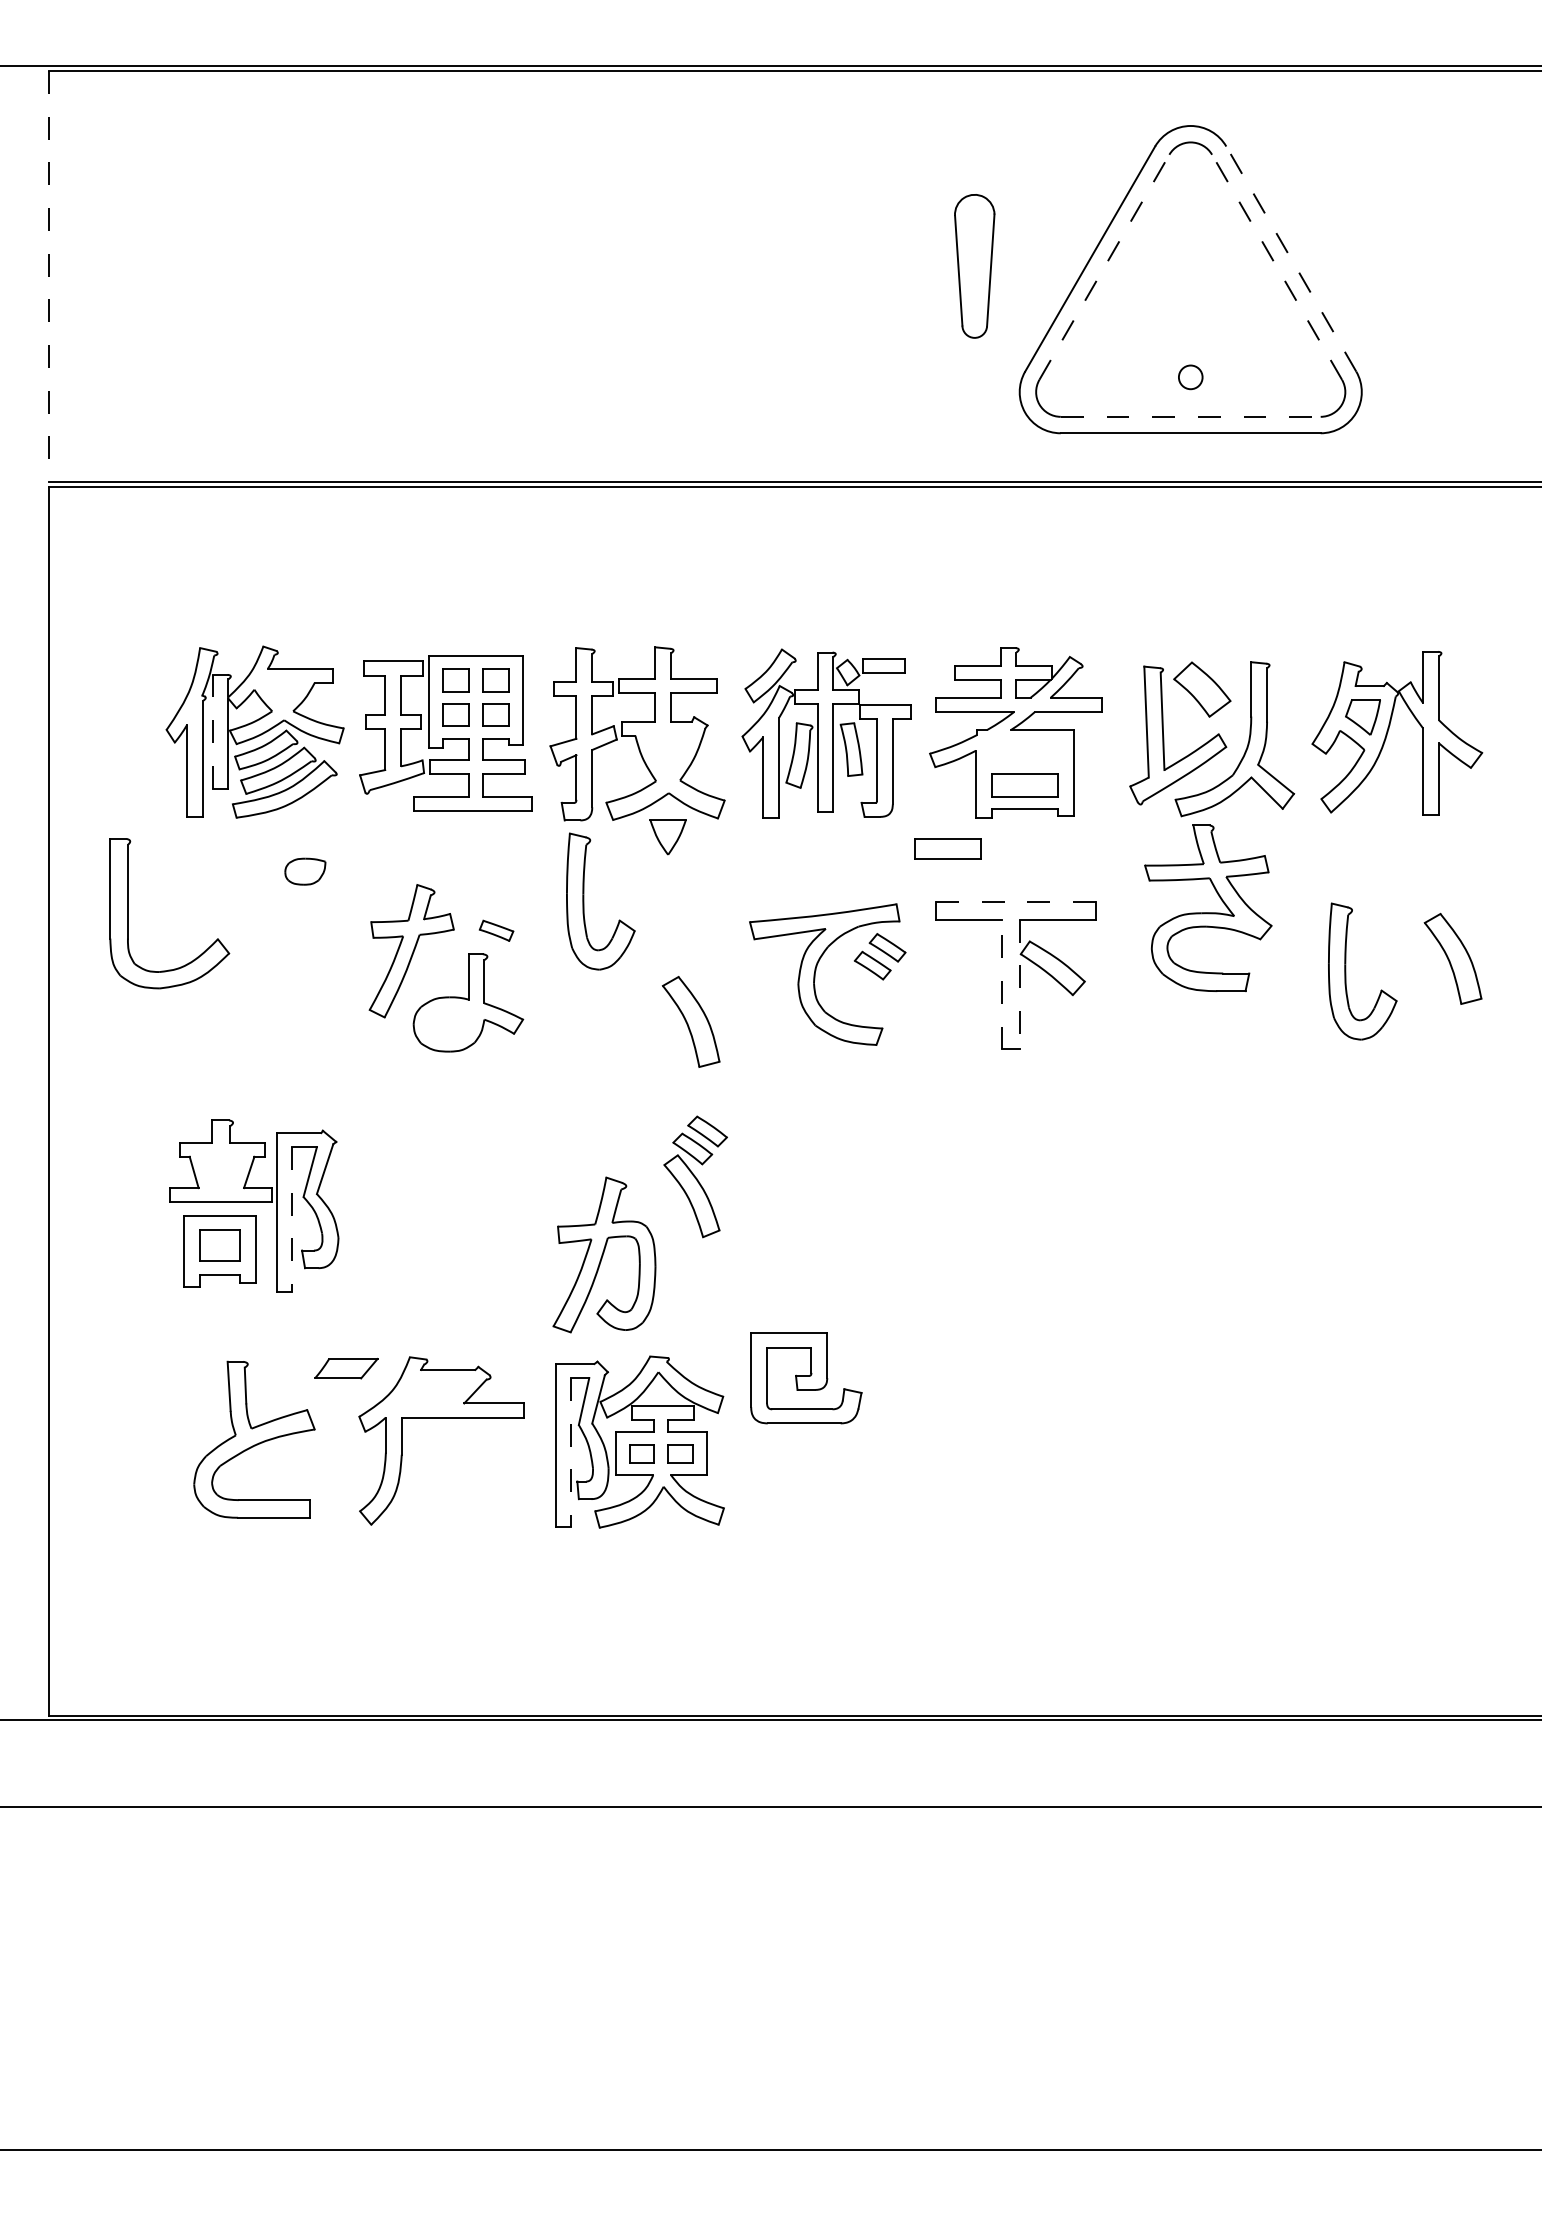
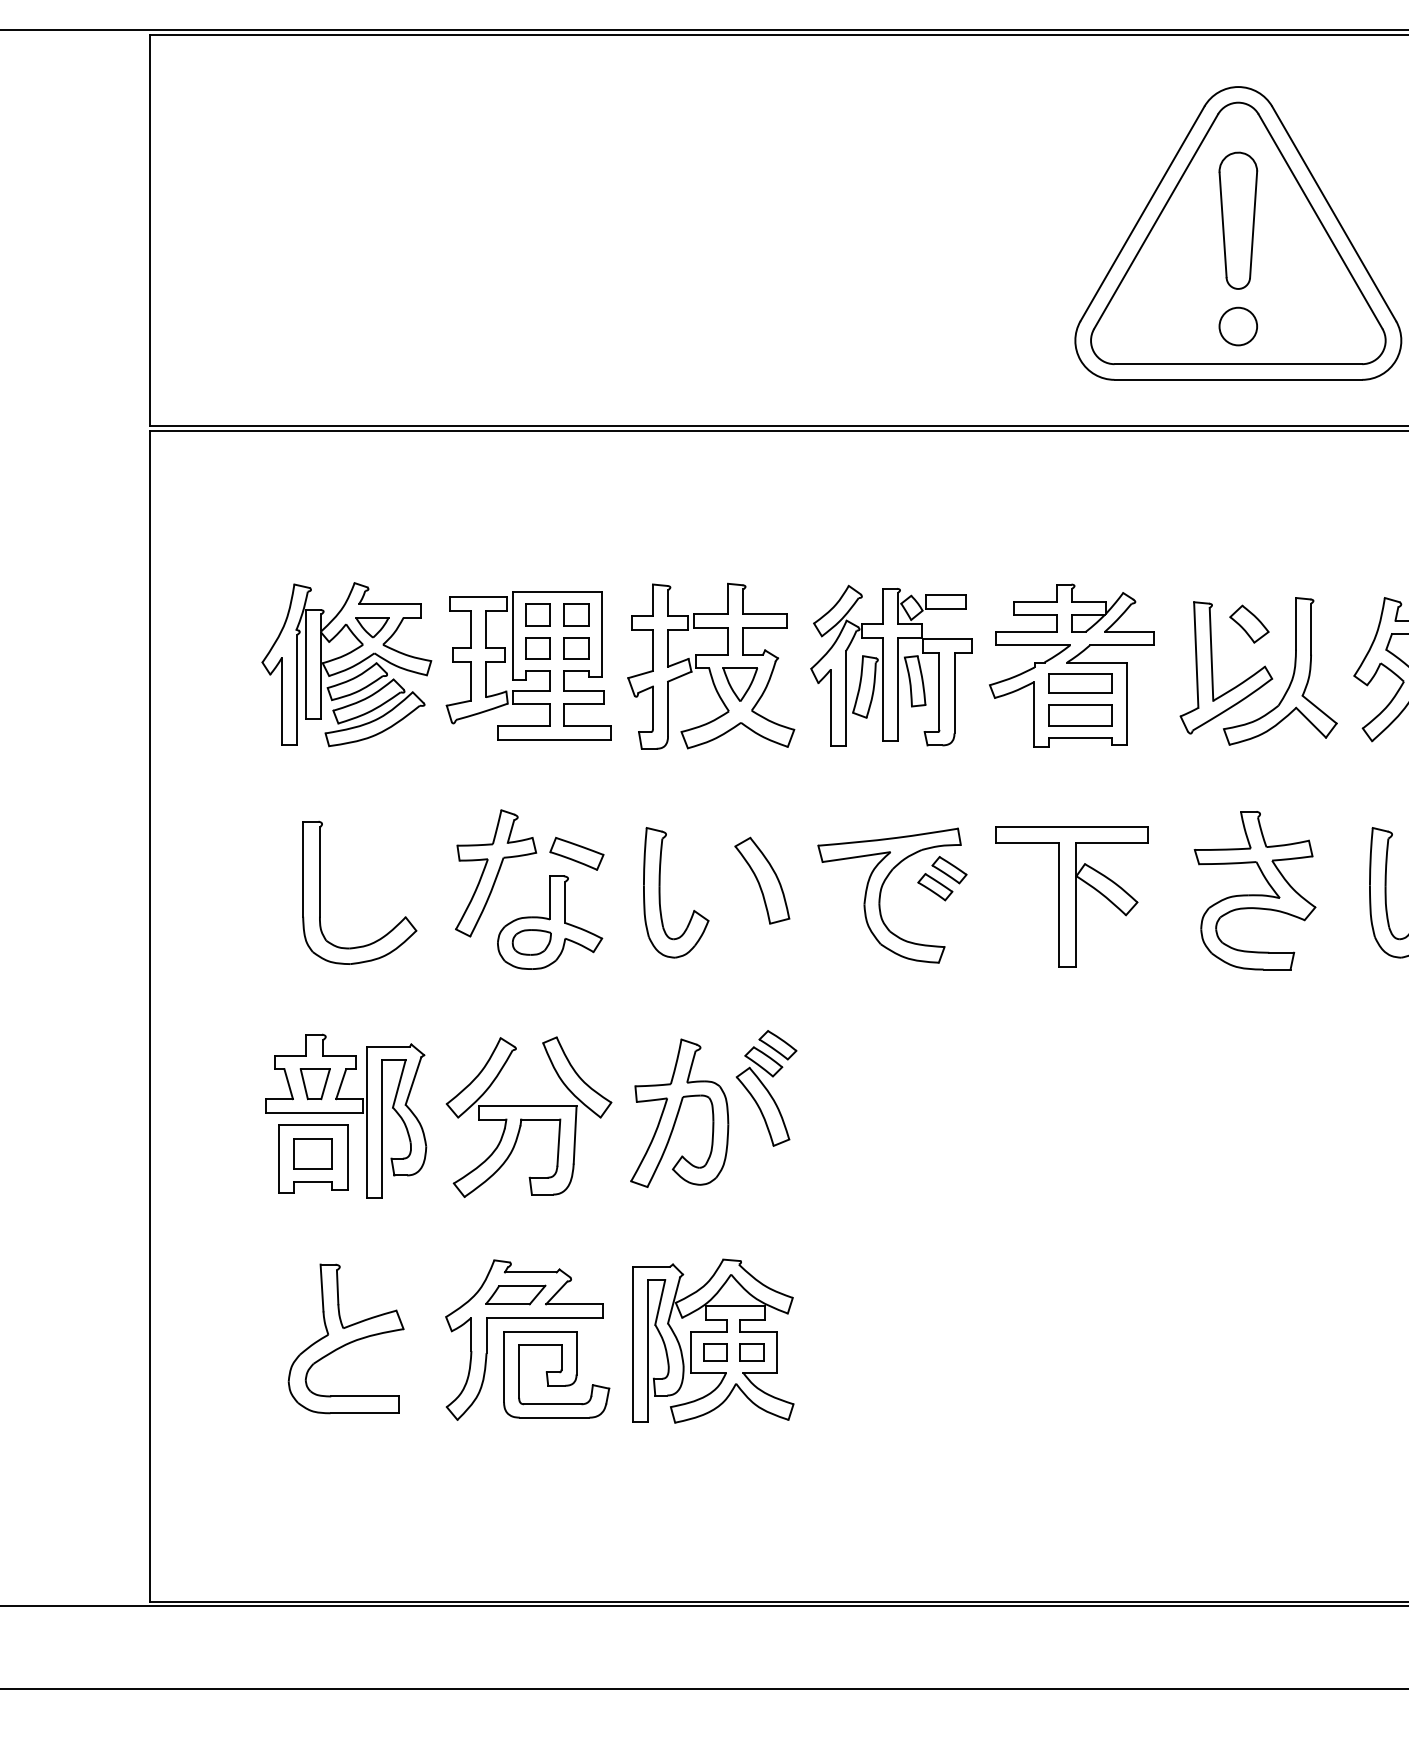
line: (1291, 259) -> (1334, 214), dashed -> solid
part: (974, 266) -> (1238, 220), moved
line: (1104, 267) -> (1156, 221), dashed -> solid
line: (1277, 267) -> (1321, 221), dashed -> solid
line: (48, 276) -> (149, 230), dashed -> solid
circle: (1190, 377) -> (1238, 326), size x1.67
line: (1190, 416) -> (1238, 363), dashed -> solid
part: (1202, 689) -> (1249, 623), size x0.71
part: (281, 693) -> (371, 627), added
line: (212, 731) -> (306, 664), dashed -> solid
part: (667, 837) -> (739, 684), moved
part: (947, 848) -> (1079, 683), moved
part: (305, 871) -> (532, 942), moved
part: (584, 901) -> (660, 892), moved
line: (1016, 902) -> (1072, 826), dashed -> solid
part: (1208, 907) -> (1255, 889), moved
part: (128, 913) -> (320, 892), moved
part: (496, 930) -> (576, 853), size x1.67
line: (1002, 984) -> (1058, 905), dashed -> solid
line: (1020, 984) -> (1076, 905), dashed -> solid
part: (690, 1021) -> (761, 880), moved
part: (221, 1171) -> (314, 1083), added
part: (446, 1206) -> (529, 1116), added
line: (292, 1219) -> (382, 1129), dashed -> solid
part: (604, 1254) -> (679, 1112), moved
part: (346, 1368) -> (515, 1294), moved
part: (806, 1378) -> (556, 1374), moved
line: (571, 1453) -> (648, 1352), dashed -> solid

